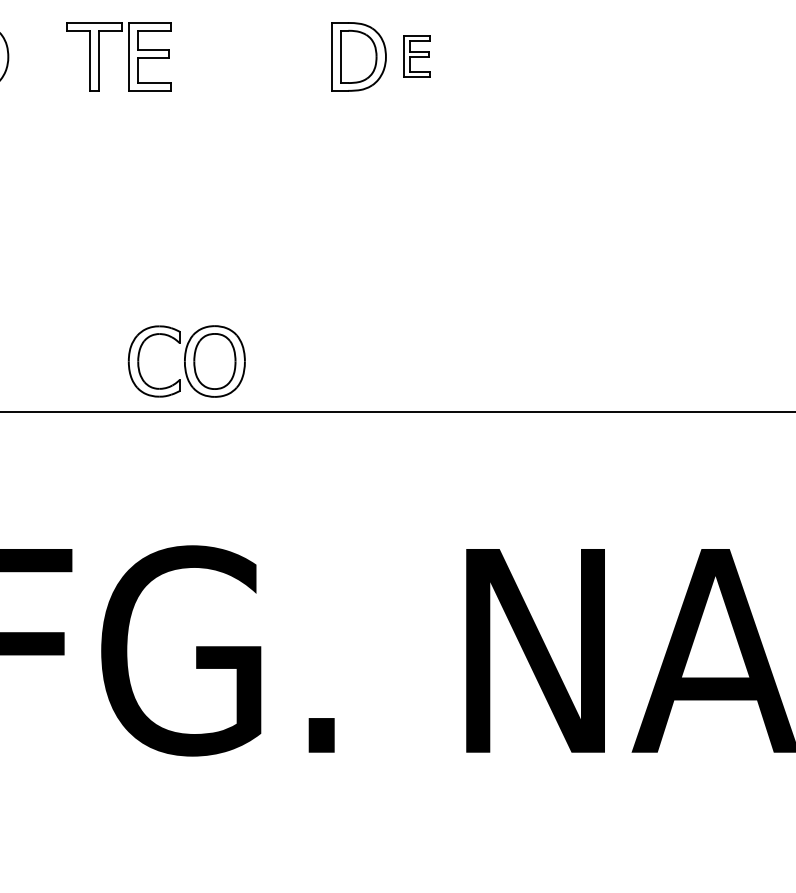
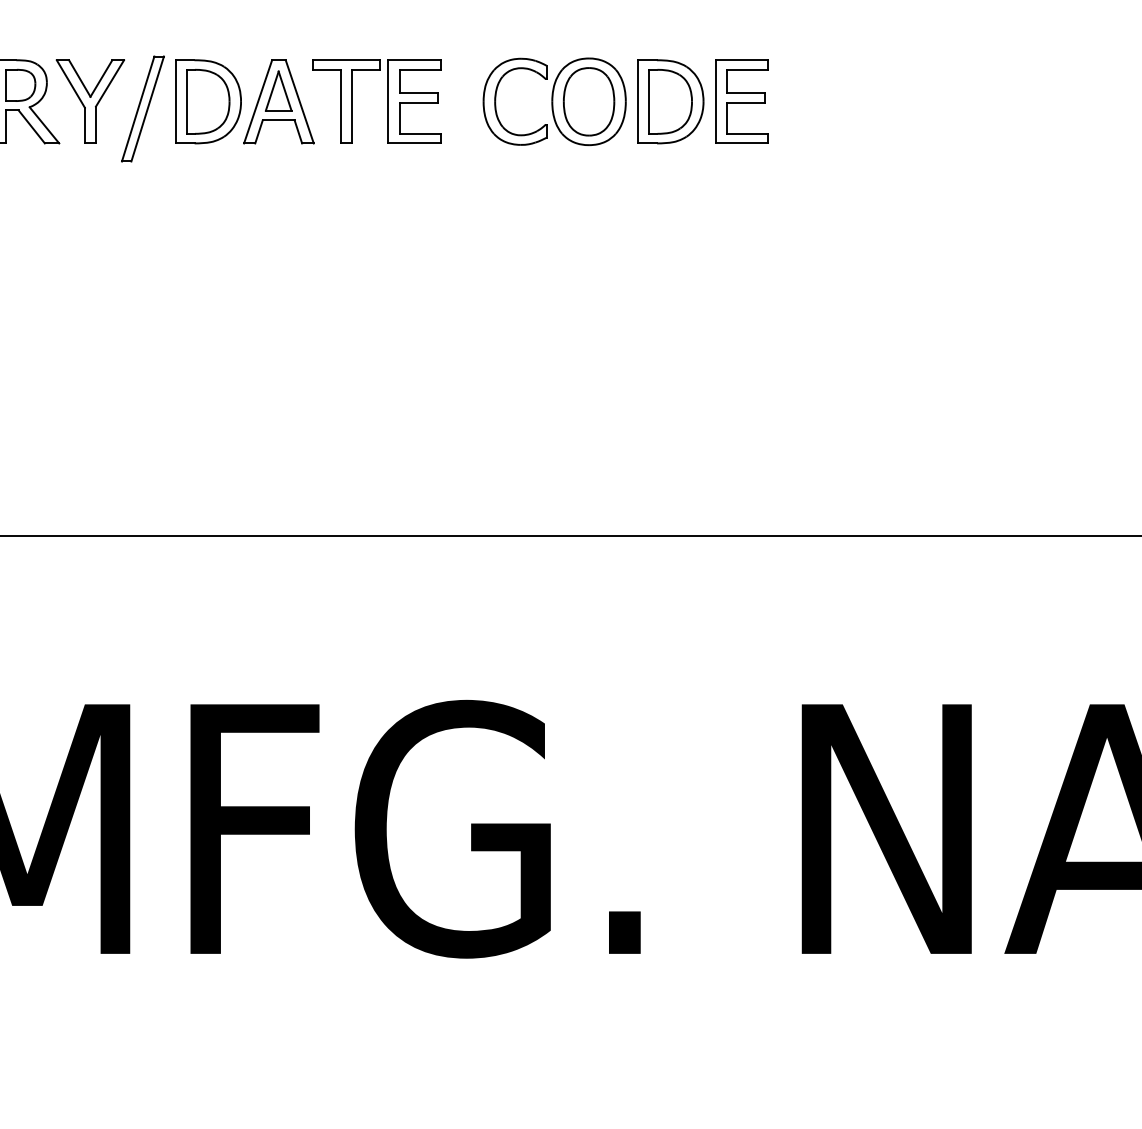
part: (38, 56) -> (278, 101), added
part: (416, 56) -> (741, 101), size x1.67
part: (186, 361) -> (554, 101), moved

